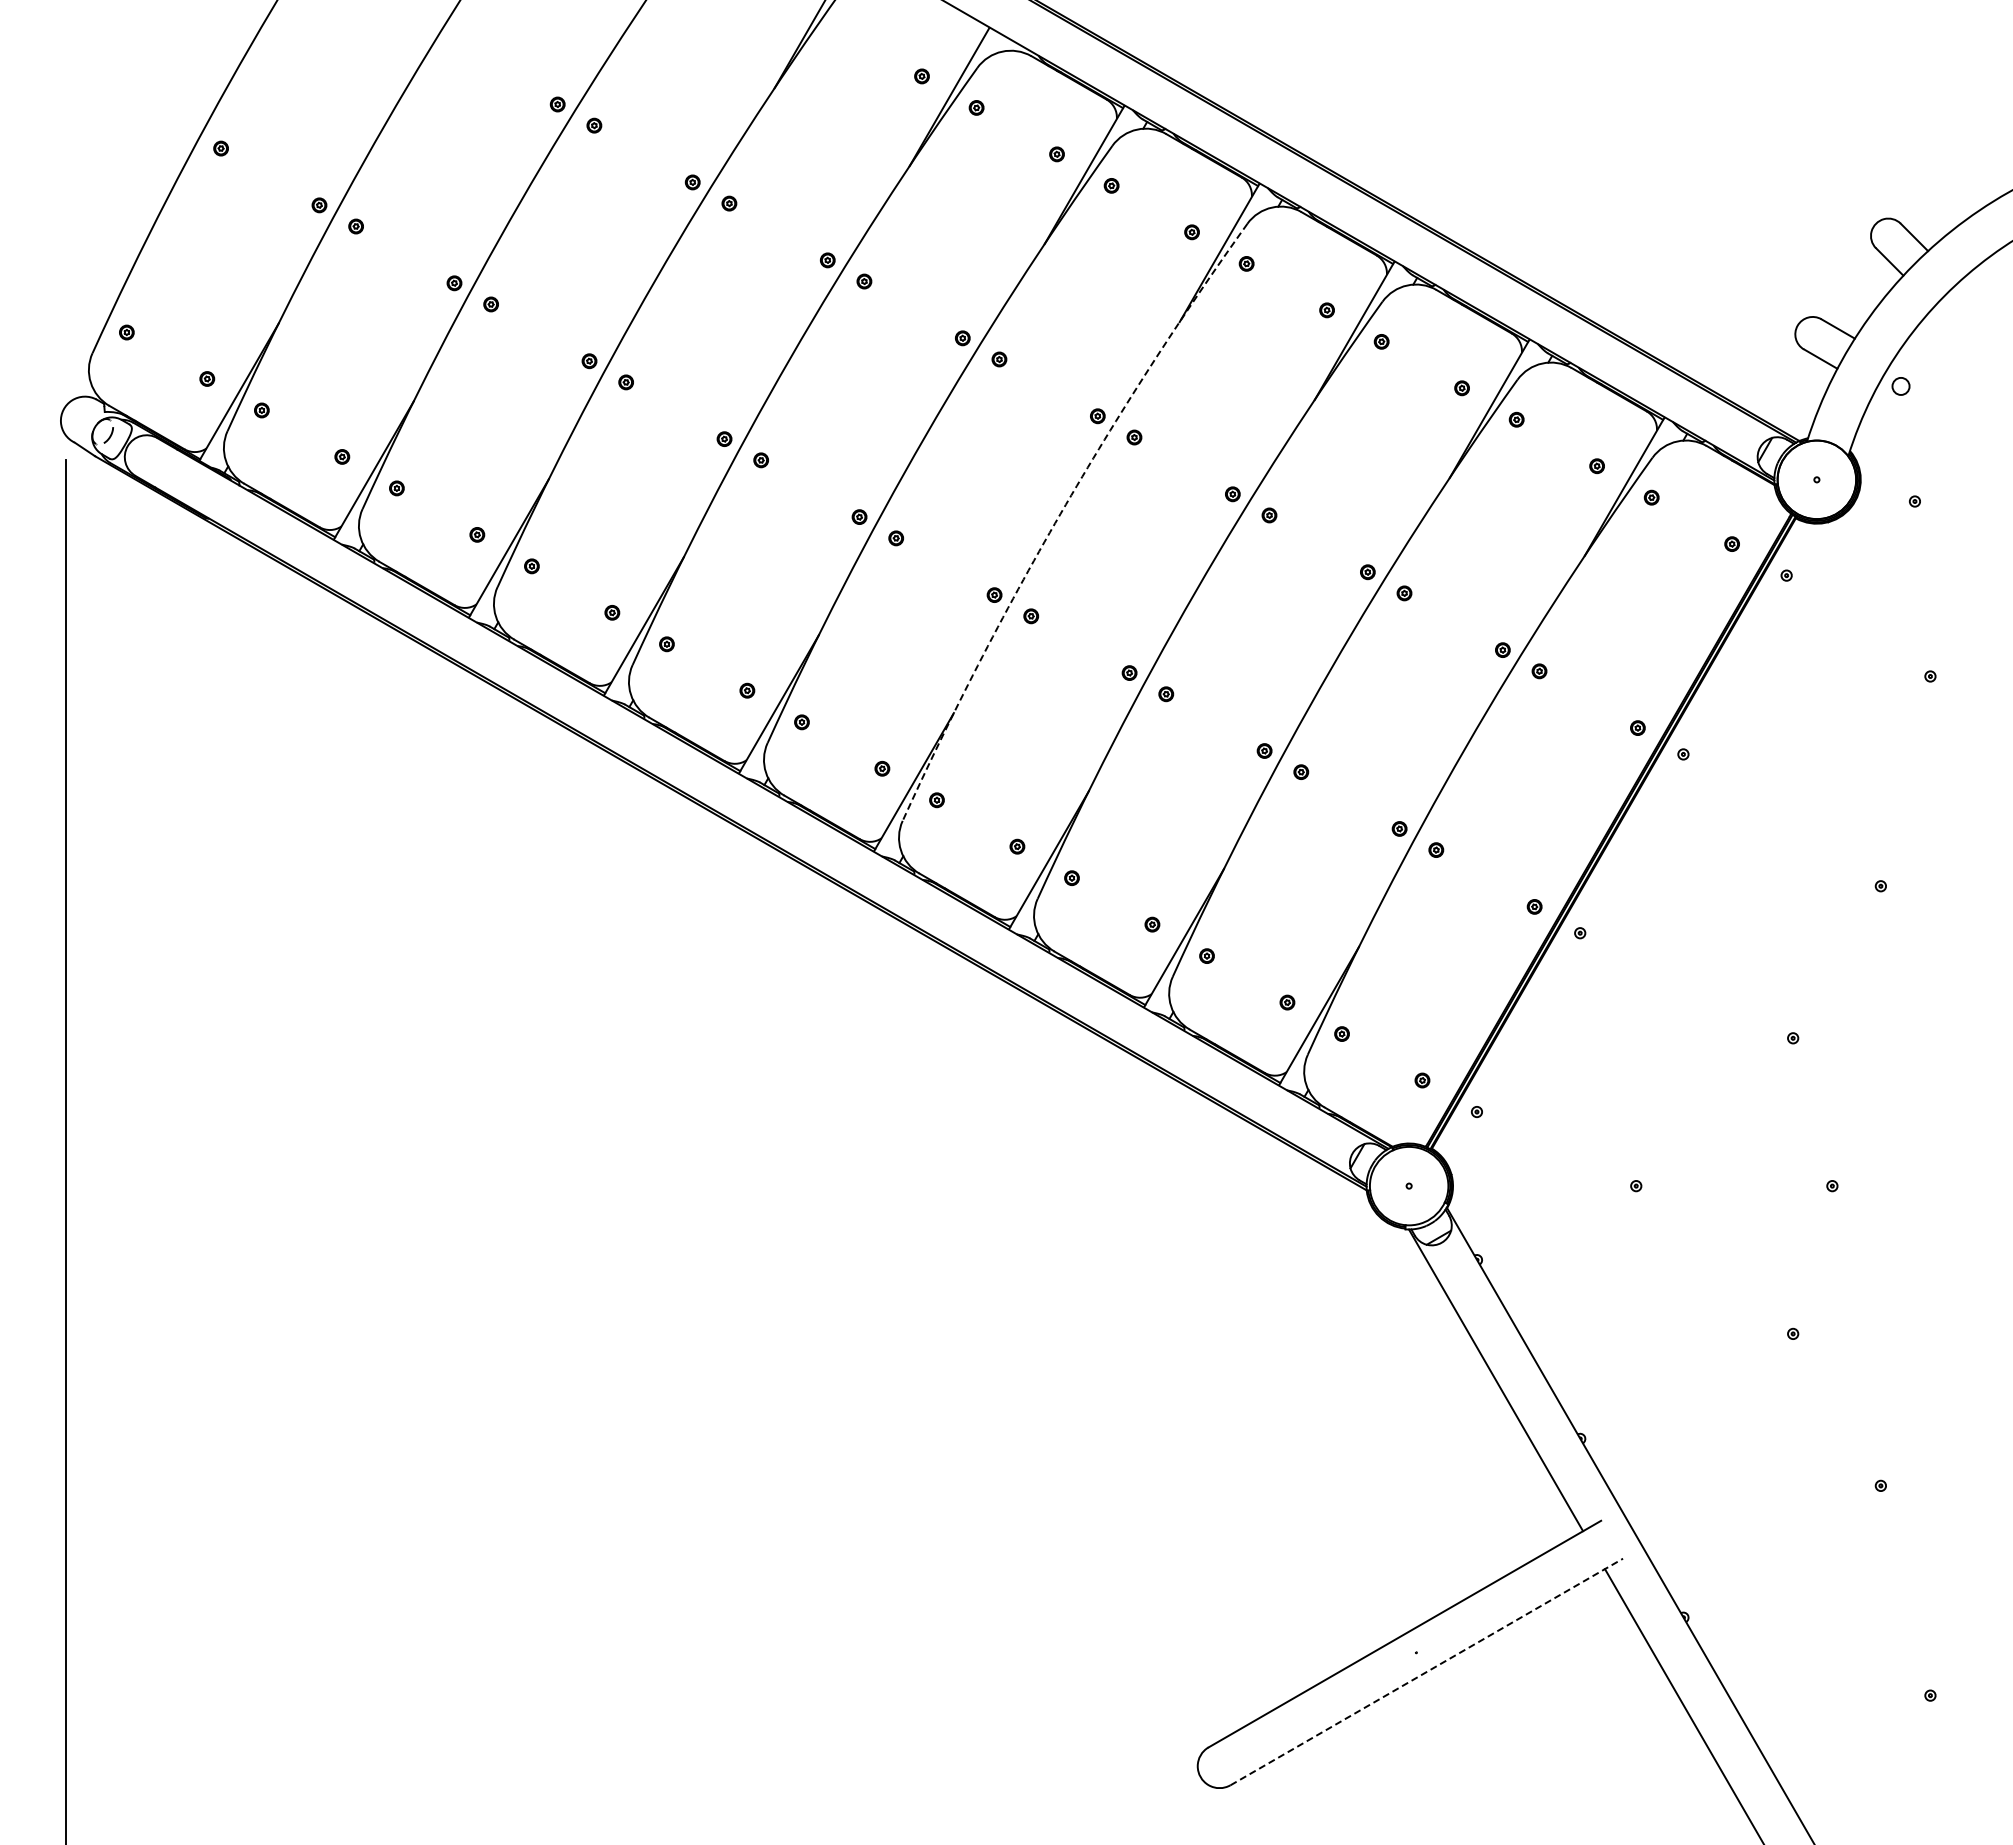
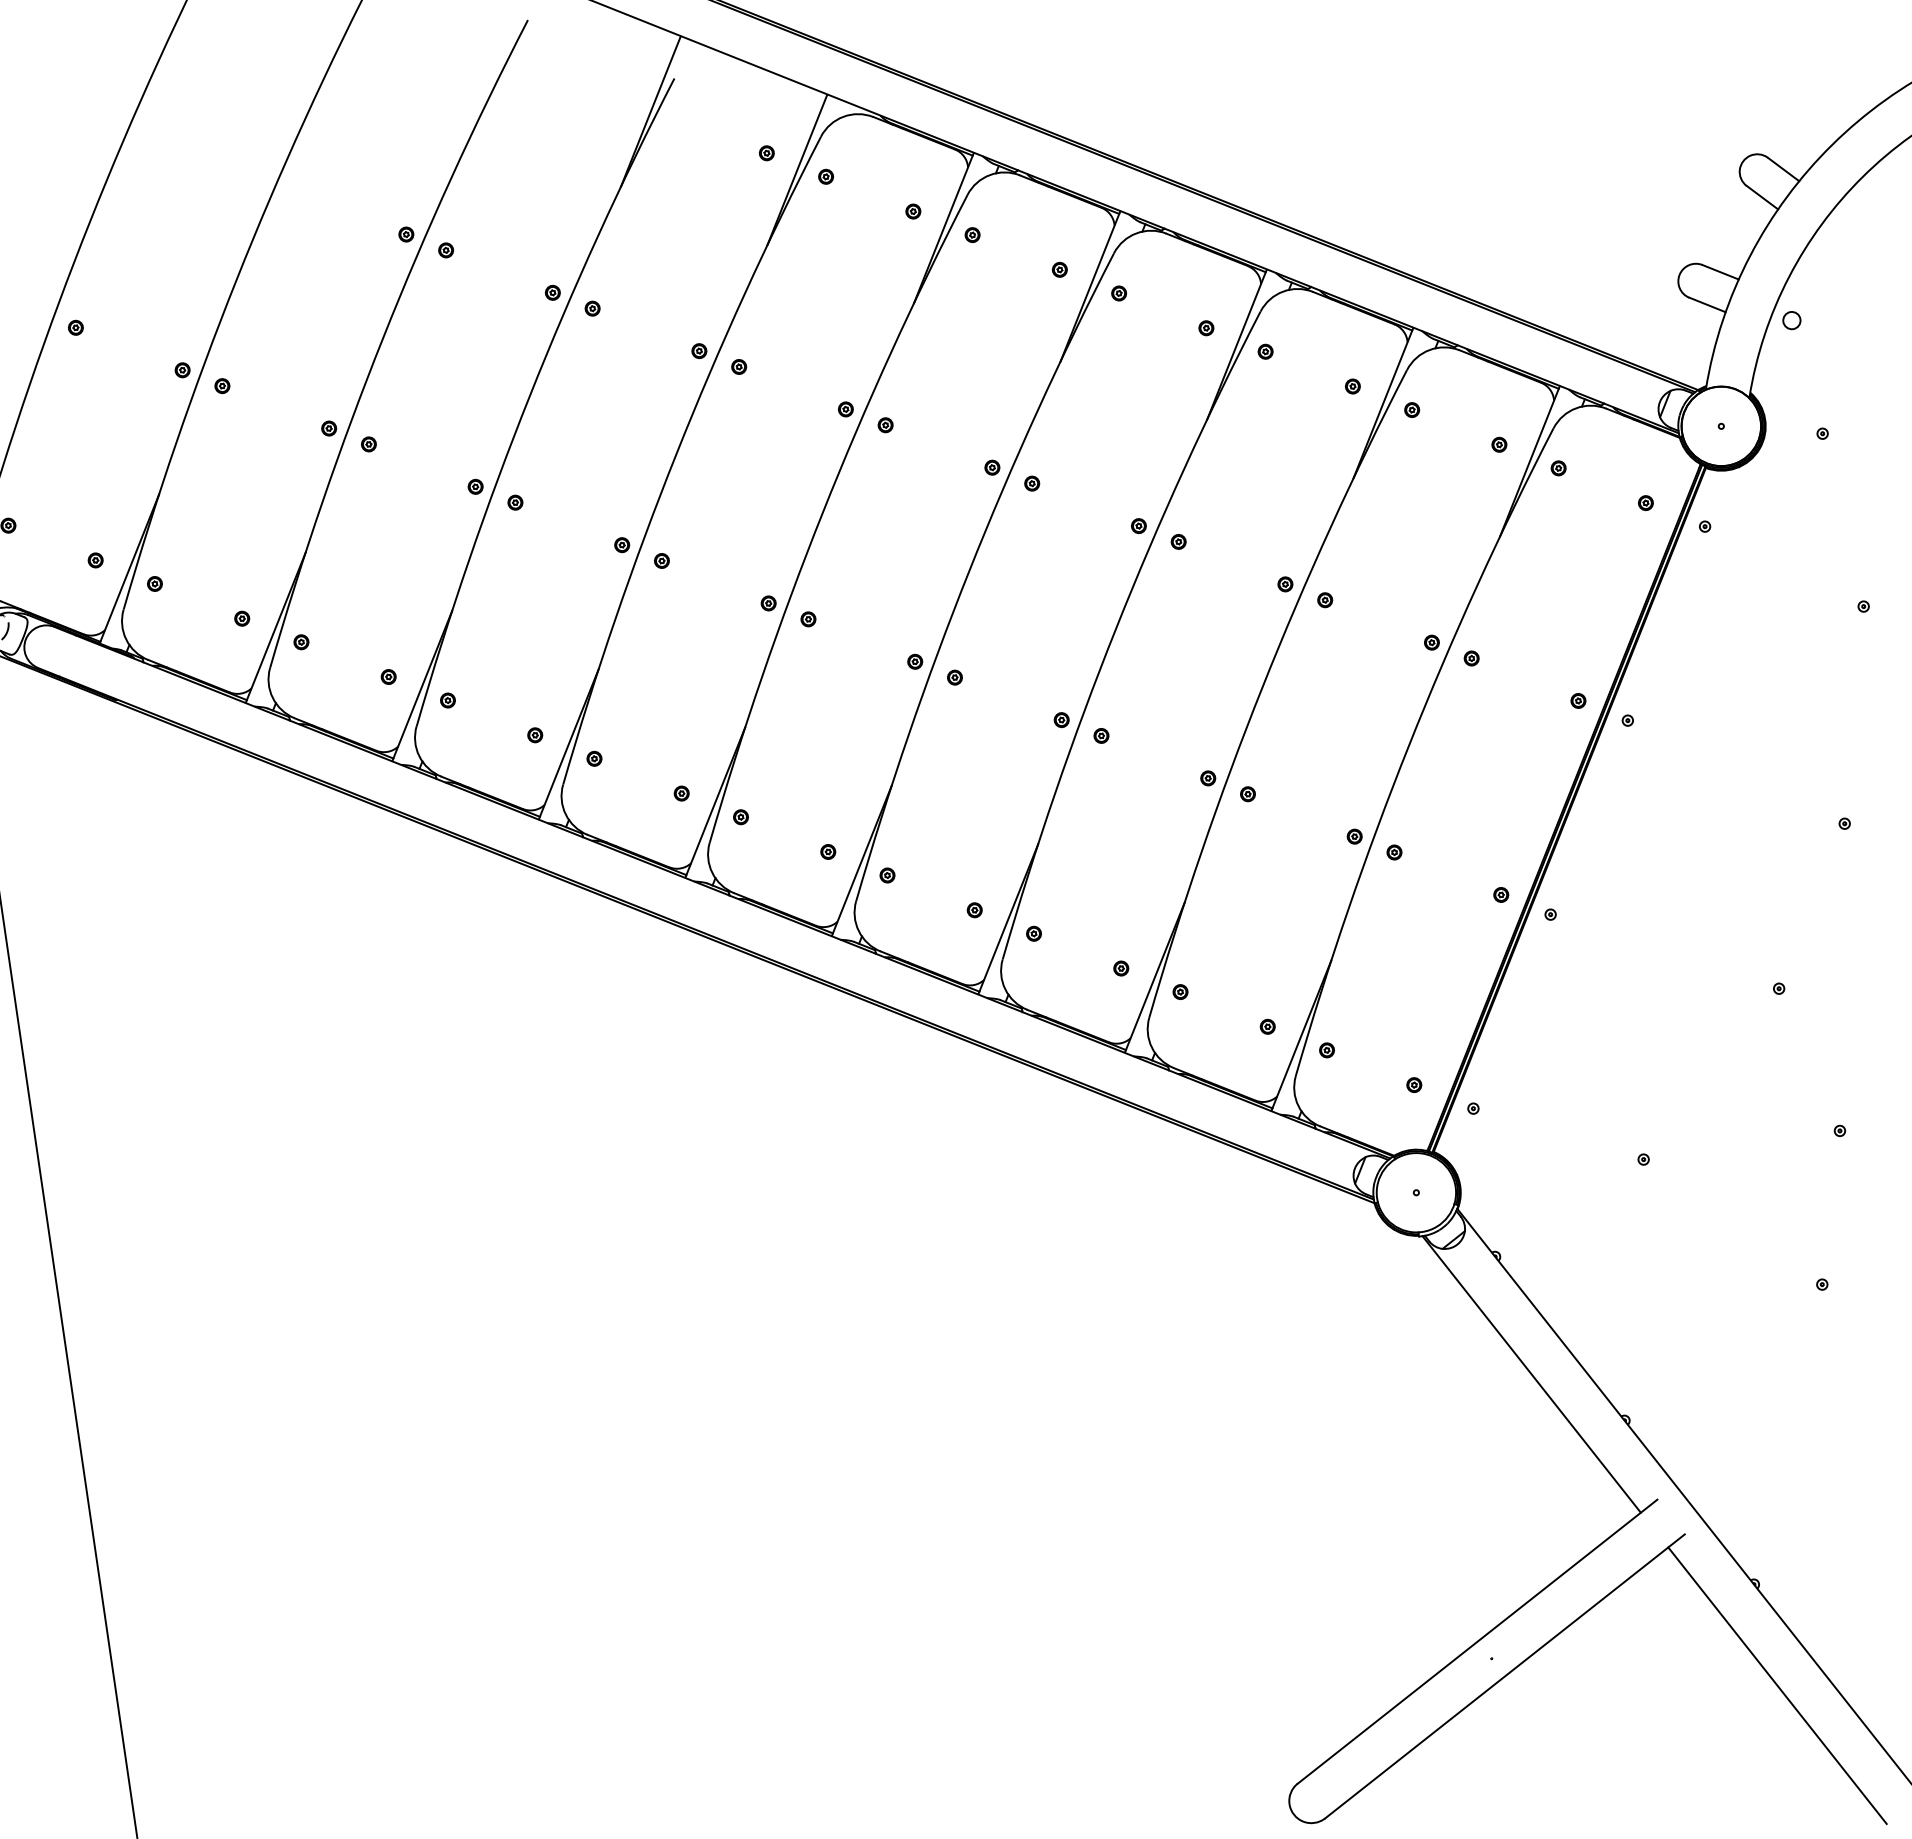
arc: (1060, 513) -> (969, 570), dashed -> solid
line: (1426, 1671) -> (1504, 1675), dashed -> solid

